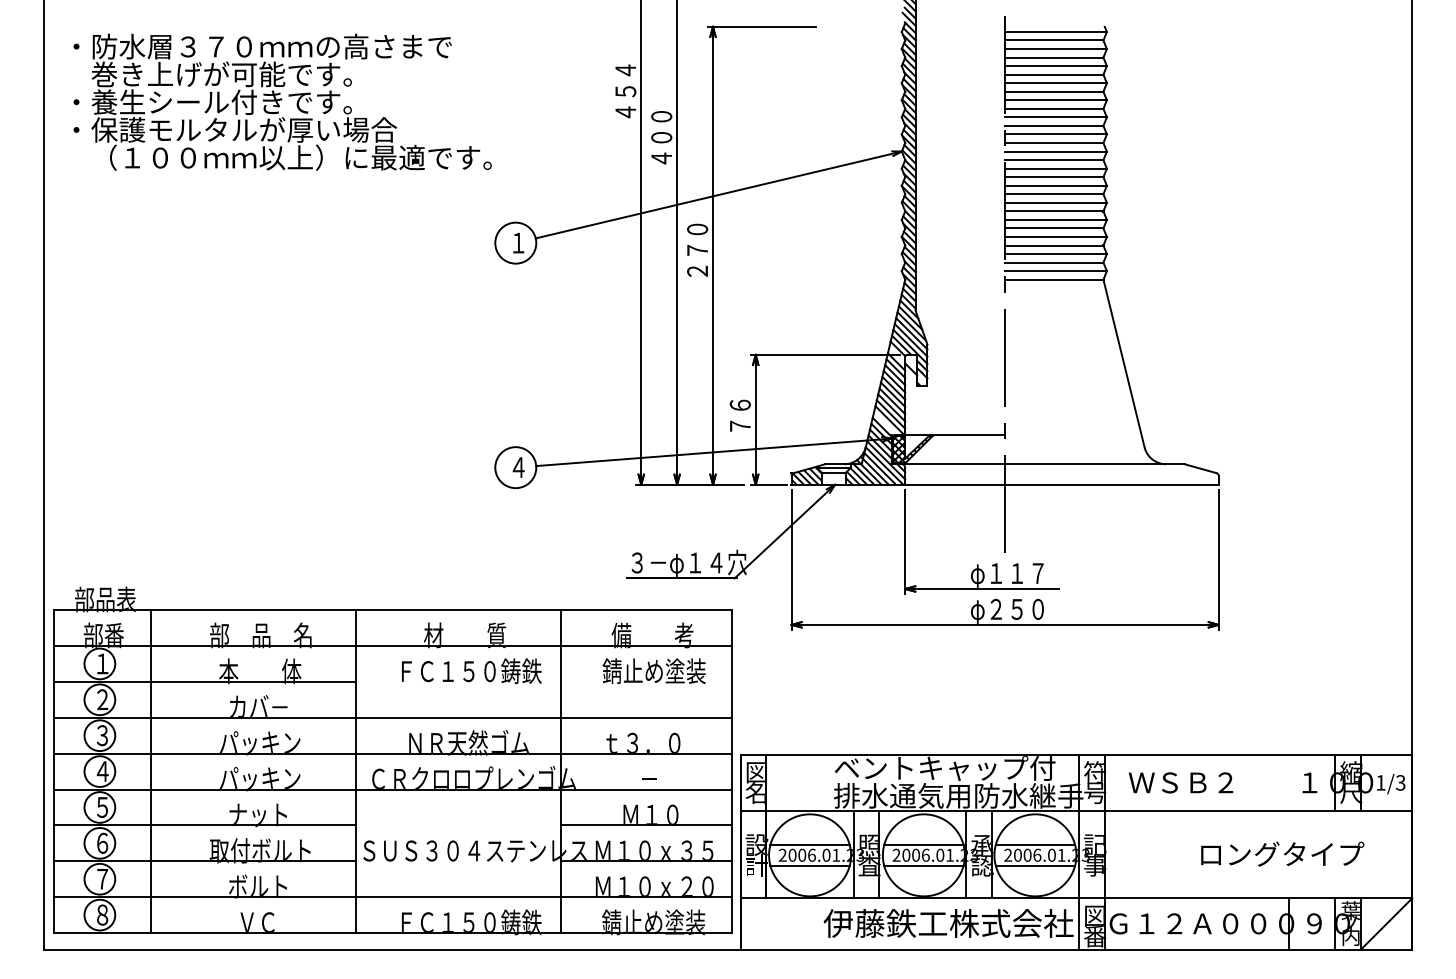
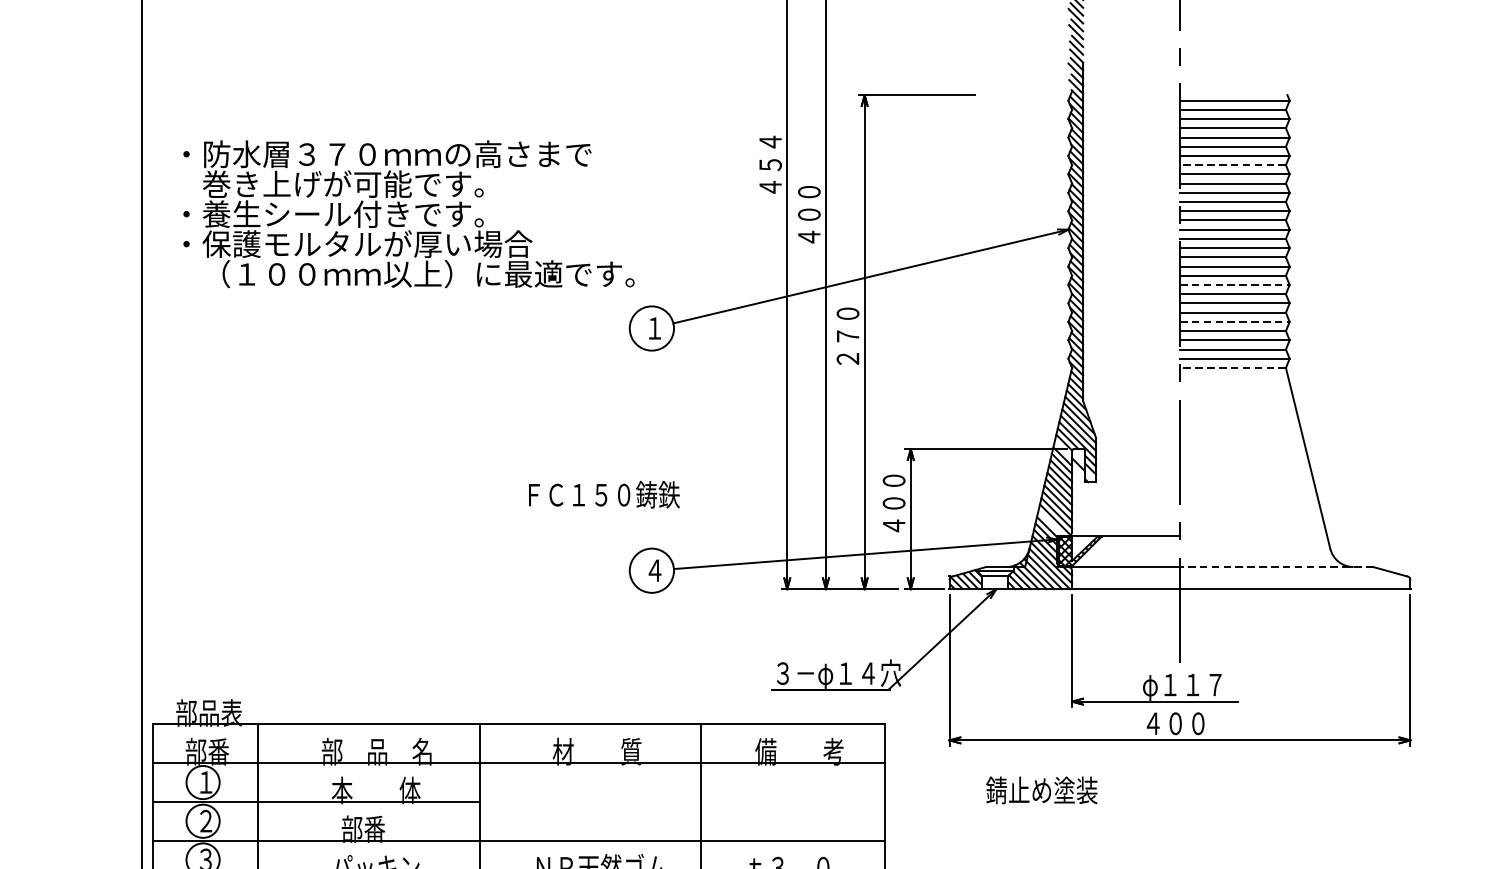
line: (1053, 91) -> (1232, 164), solid -> dashed
text: (282, 101) -> (408, 213), moved
line: (1056, 202) -> (1235, 284), solid -> dashed
line: (1056, 237) -> (1235, 322), solid -> dashed
line: (1053, 279) -> (1232, 367), solid -> dashed
text: (739, 404) -> (893, 502), ７６ -> ４００
line: (1094, 464) -> (1276, 567), solid -> dashed
text: (1007, 610) -> (1182, 724), φ２５０ -> ４００
text: (471, 670) -> (604, 493), moved
text: (653, 670) -> (1041, 789), moved
text: (257, 706) -> (373, 828), カバ－ -> 部番

